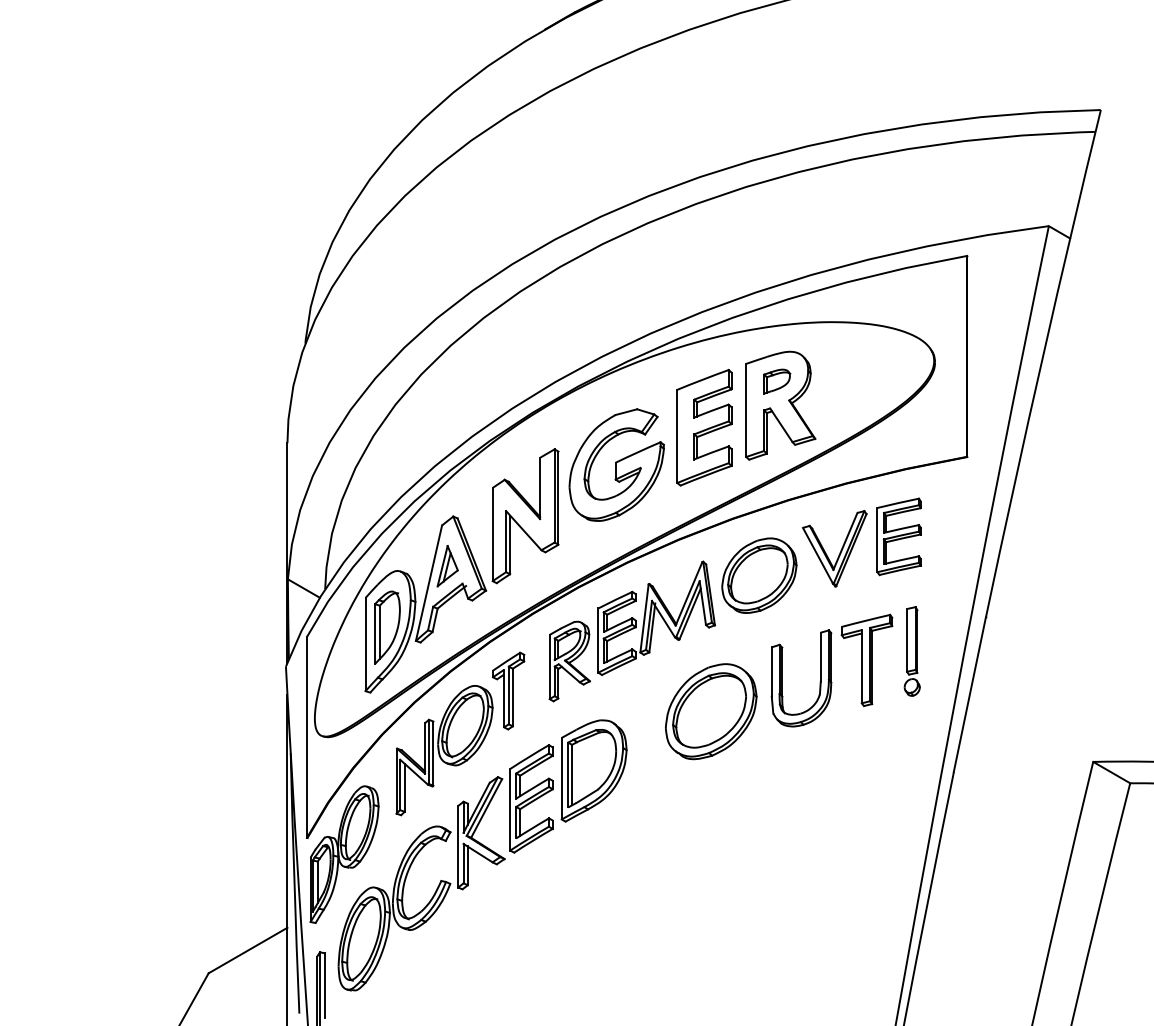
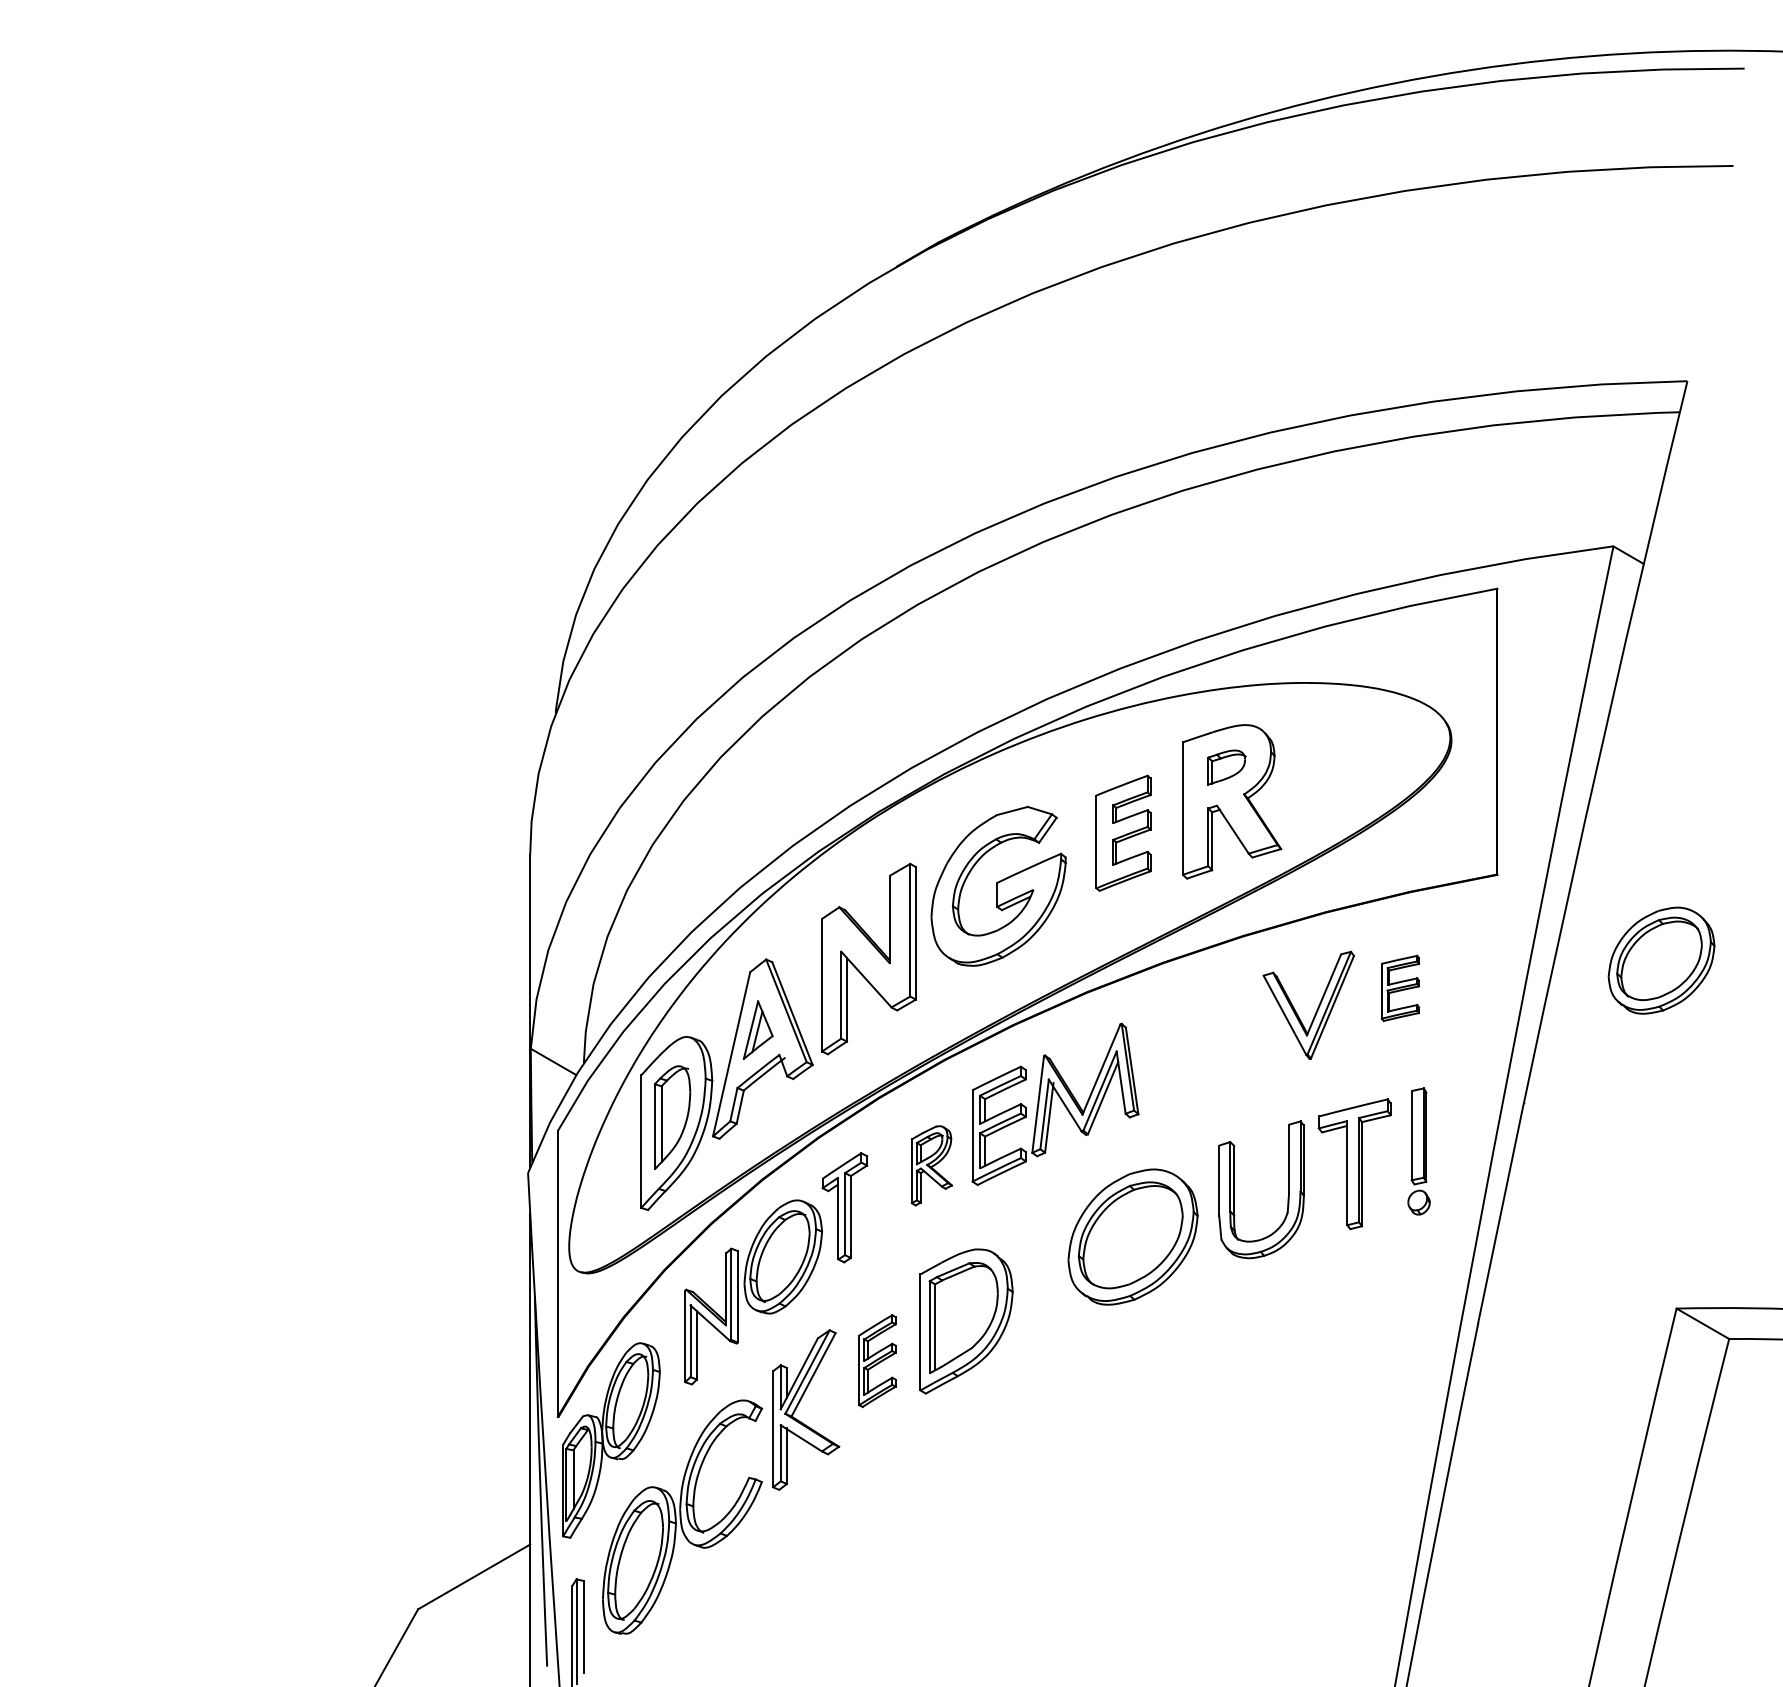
part: (704, 427) -> (1123, 833), size x0.7
part: (899, 536) -> (1400, 988), size x0.6
part: (759, 575) -> (1661, 960), moved
part: (569, 661) -> (931, 1165), size x0.7
part: (531, 798) -> (877, 1360), size x0.6

